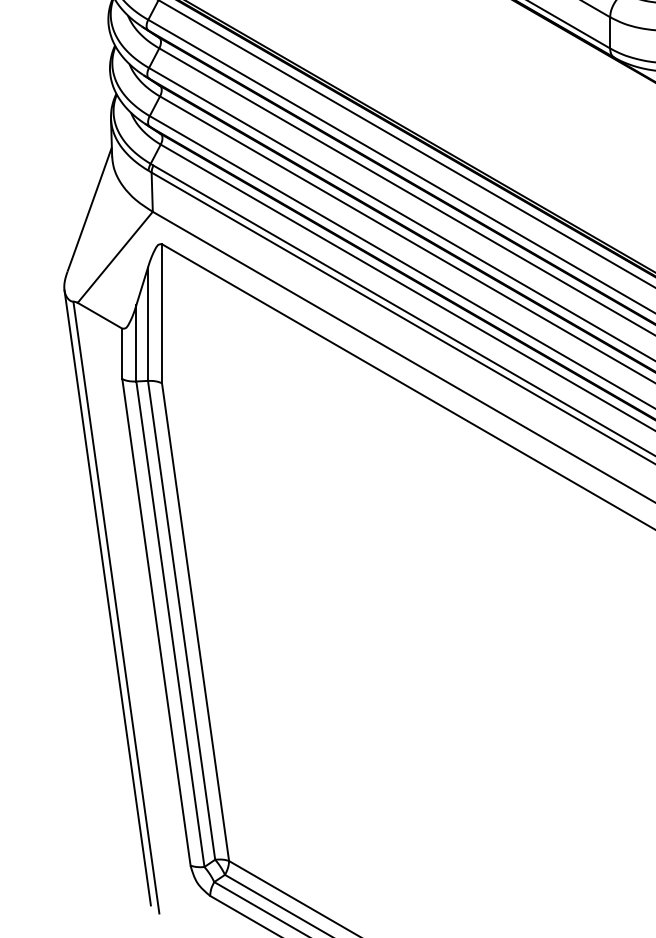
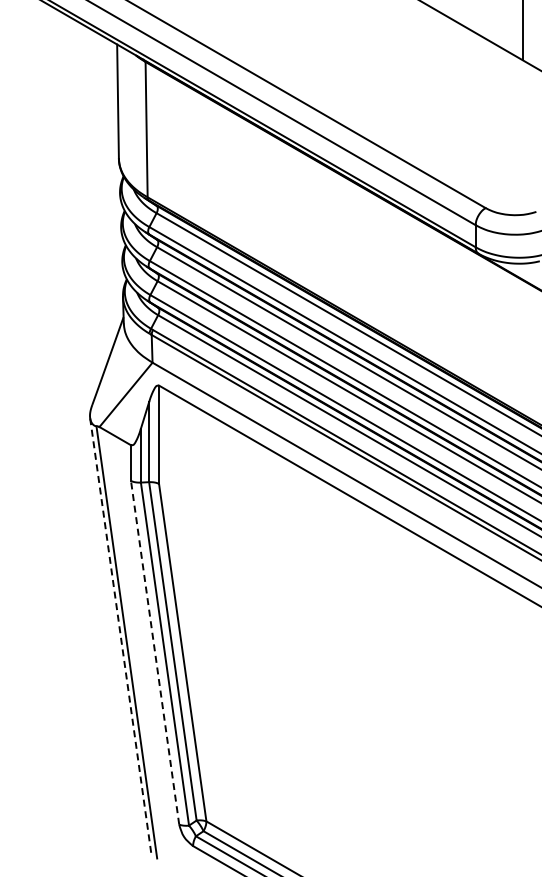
line: (107, 597) -> (120, 635), solid -> dashed
line: (156, 621) -> (155, 652), solid -> dashed

